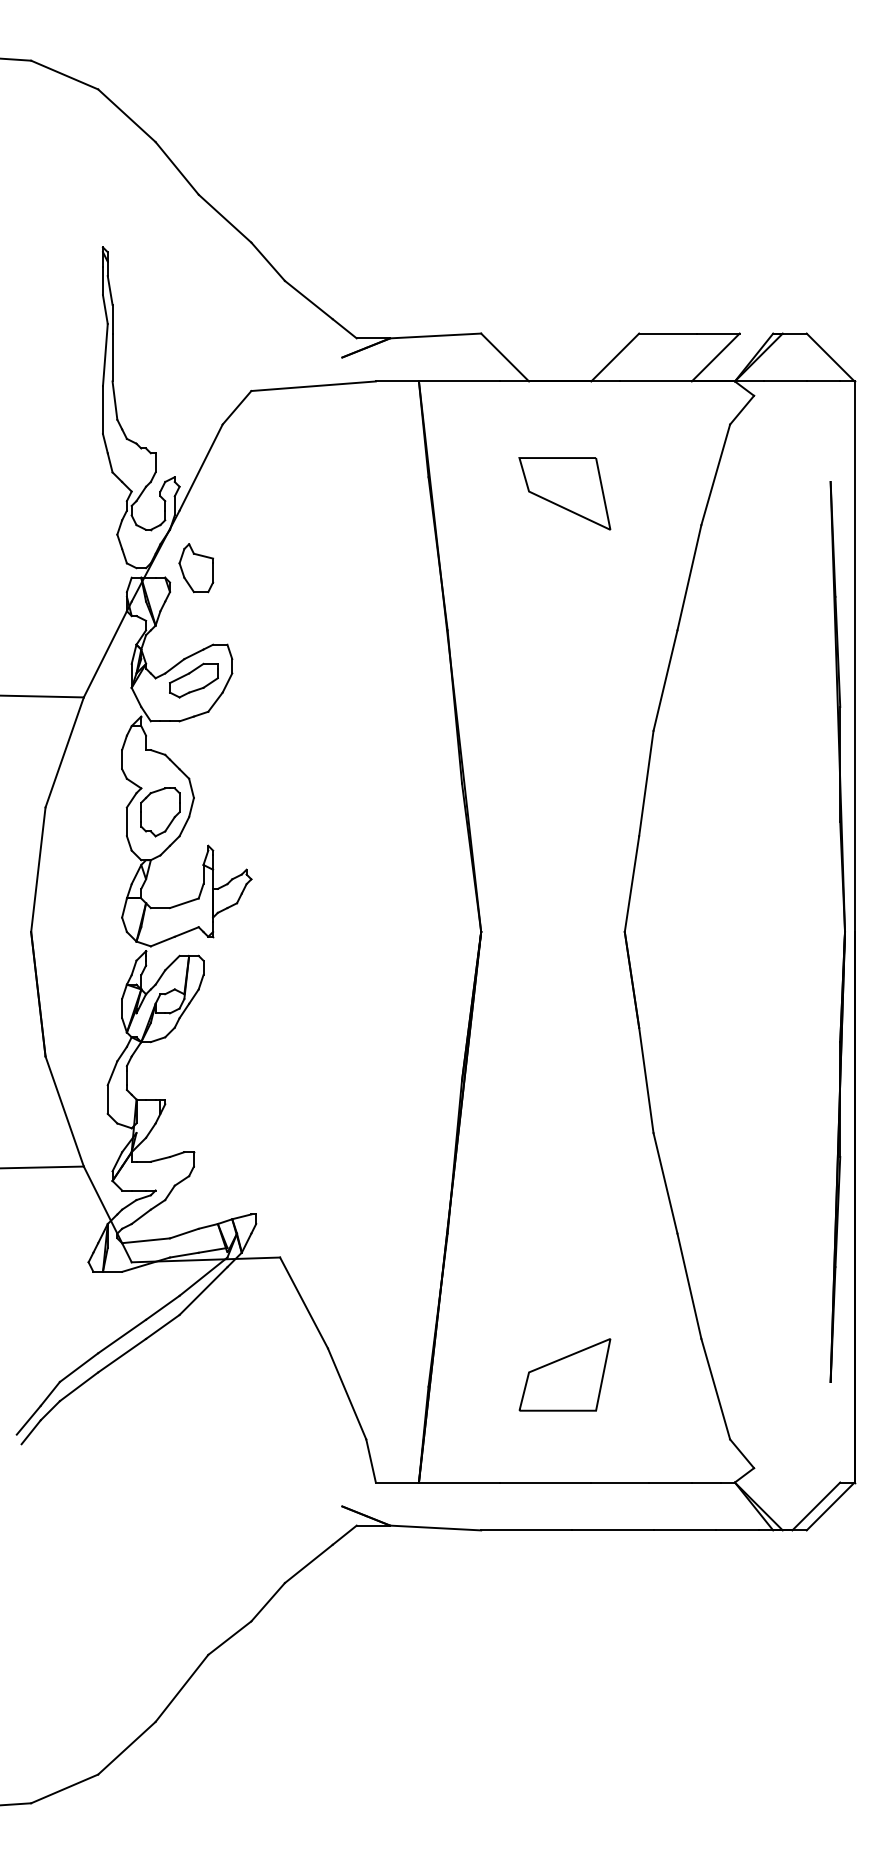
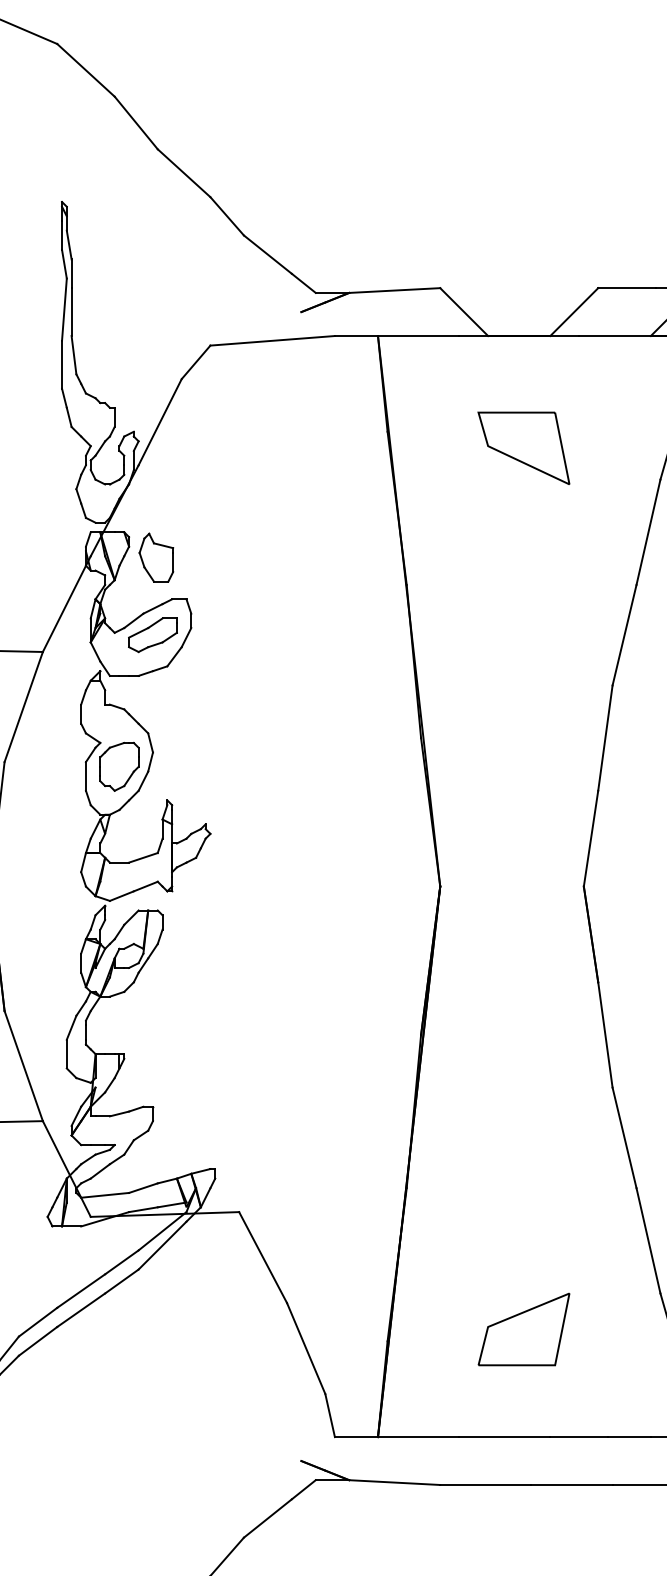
part: (196, 568) -> (156, 558), moved

